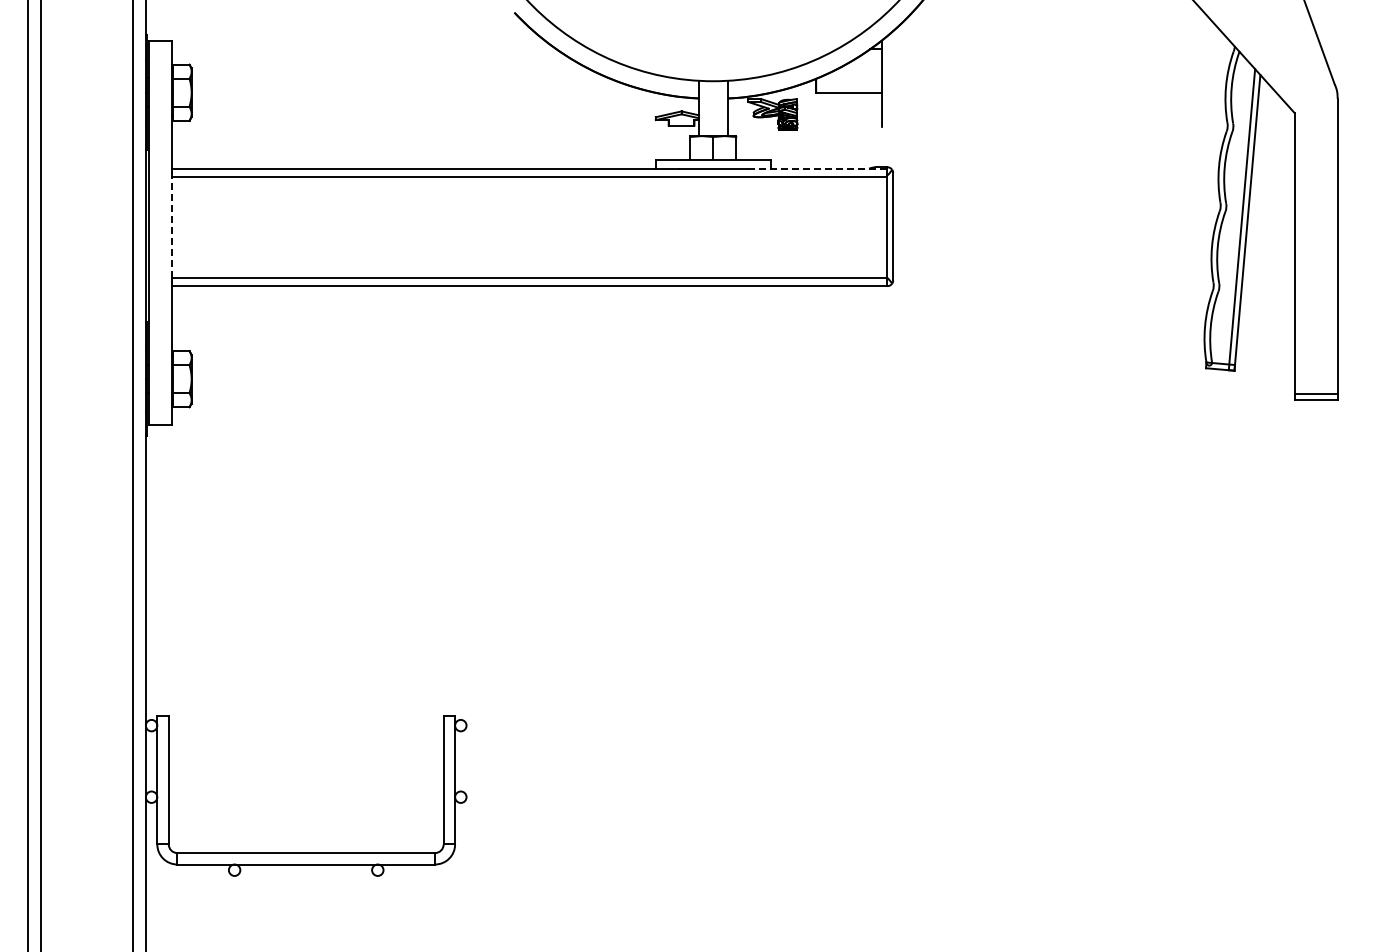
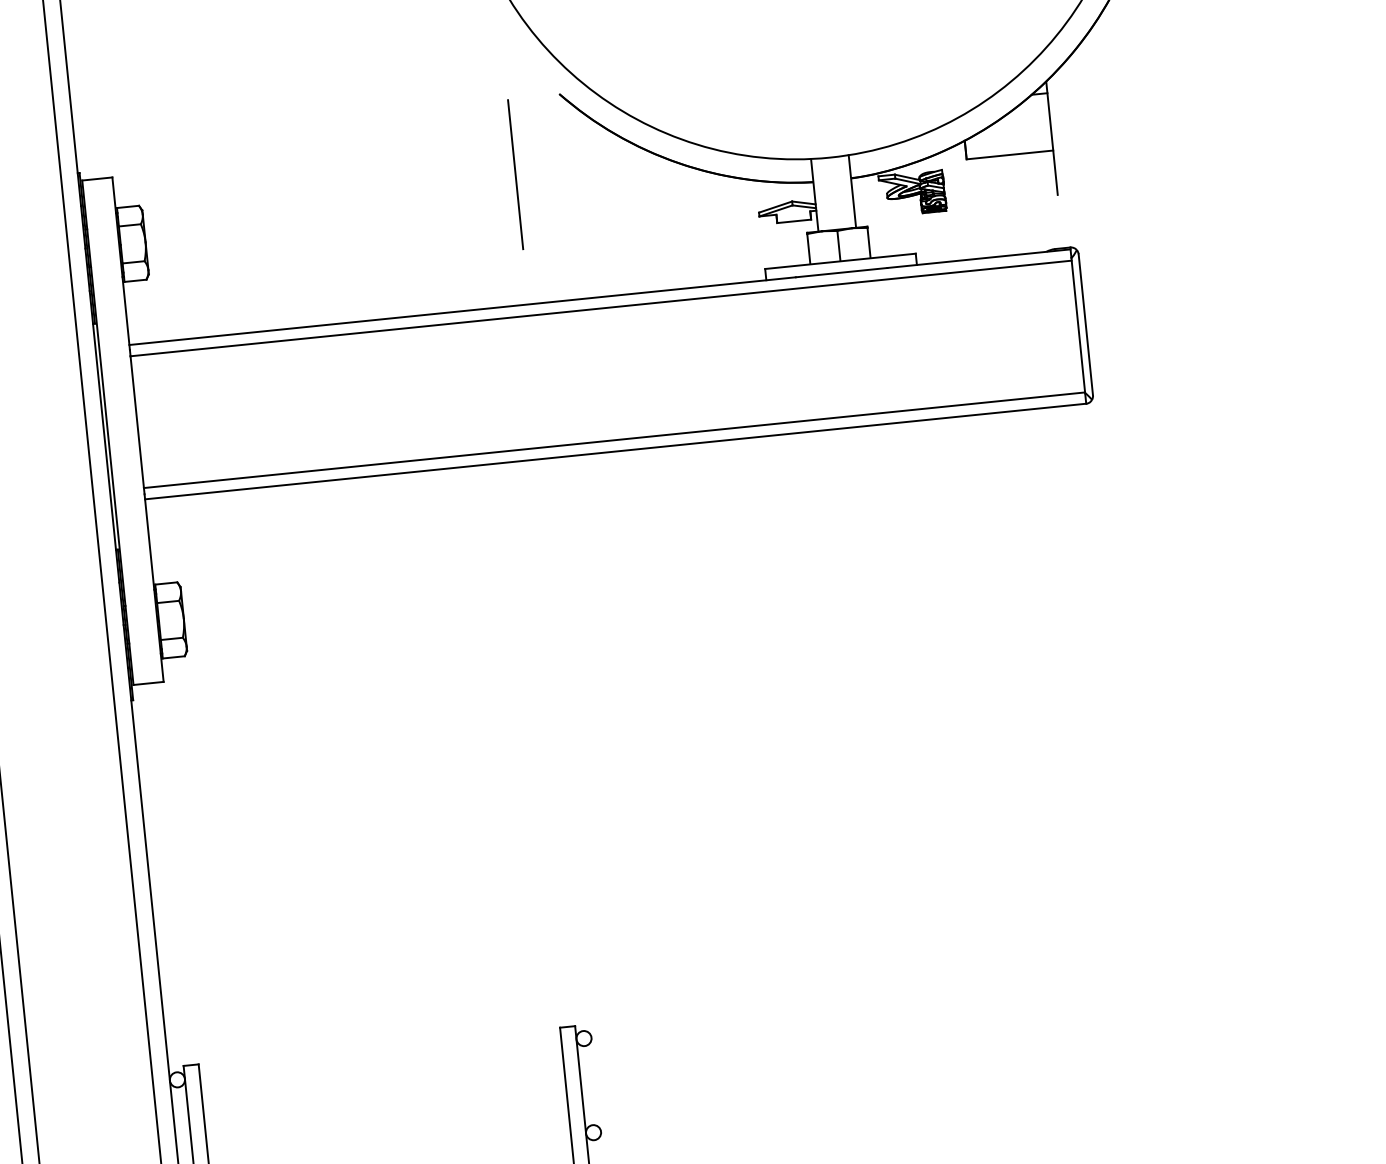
line: (475, 69) -> (515, 173), added
line: (817, 168) -> (978, 258), dashed -> solid
line: (171, 226) -> (136, 420), dashed -> solid

